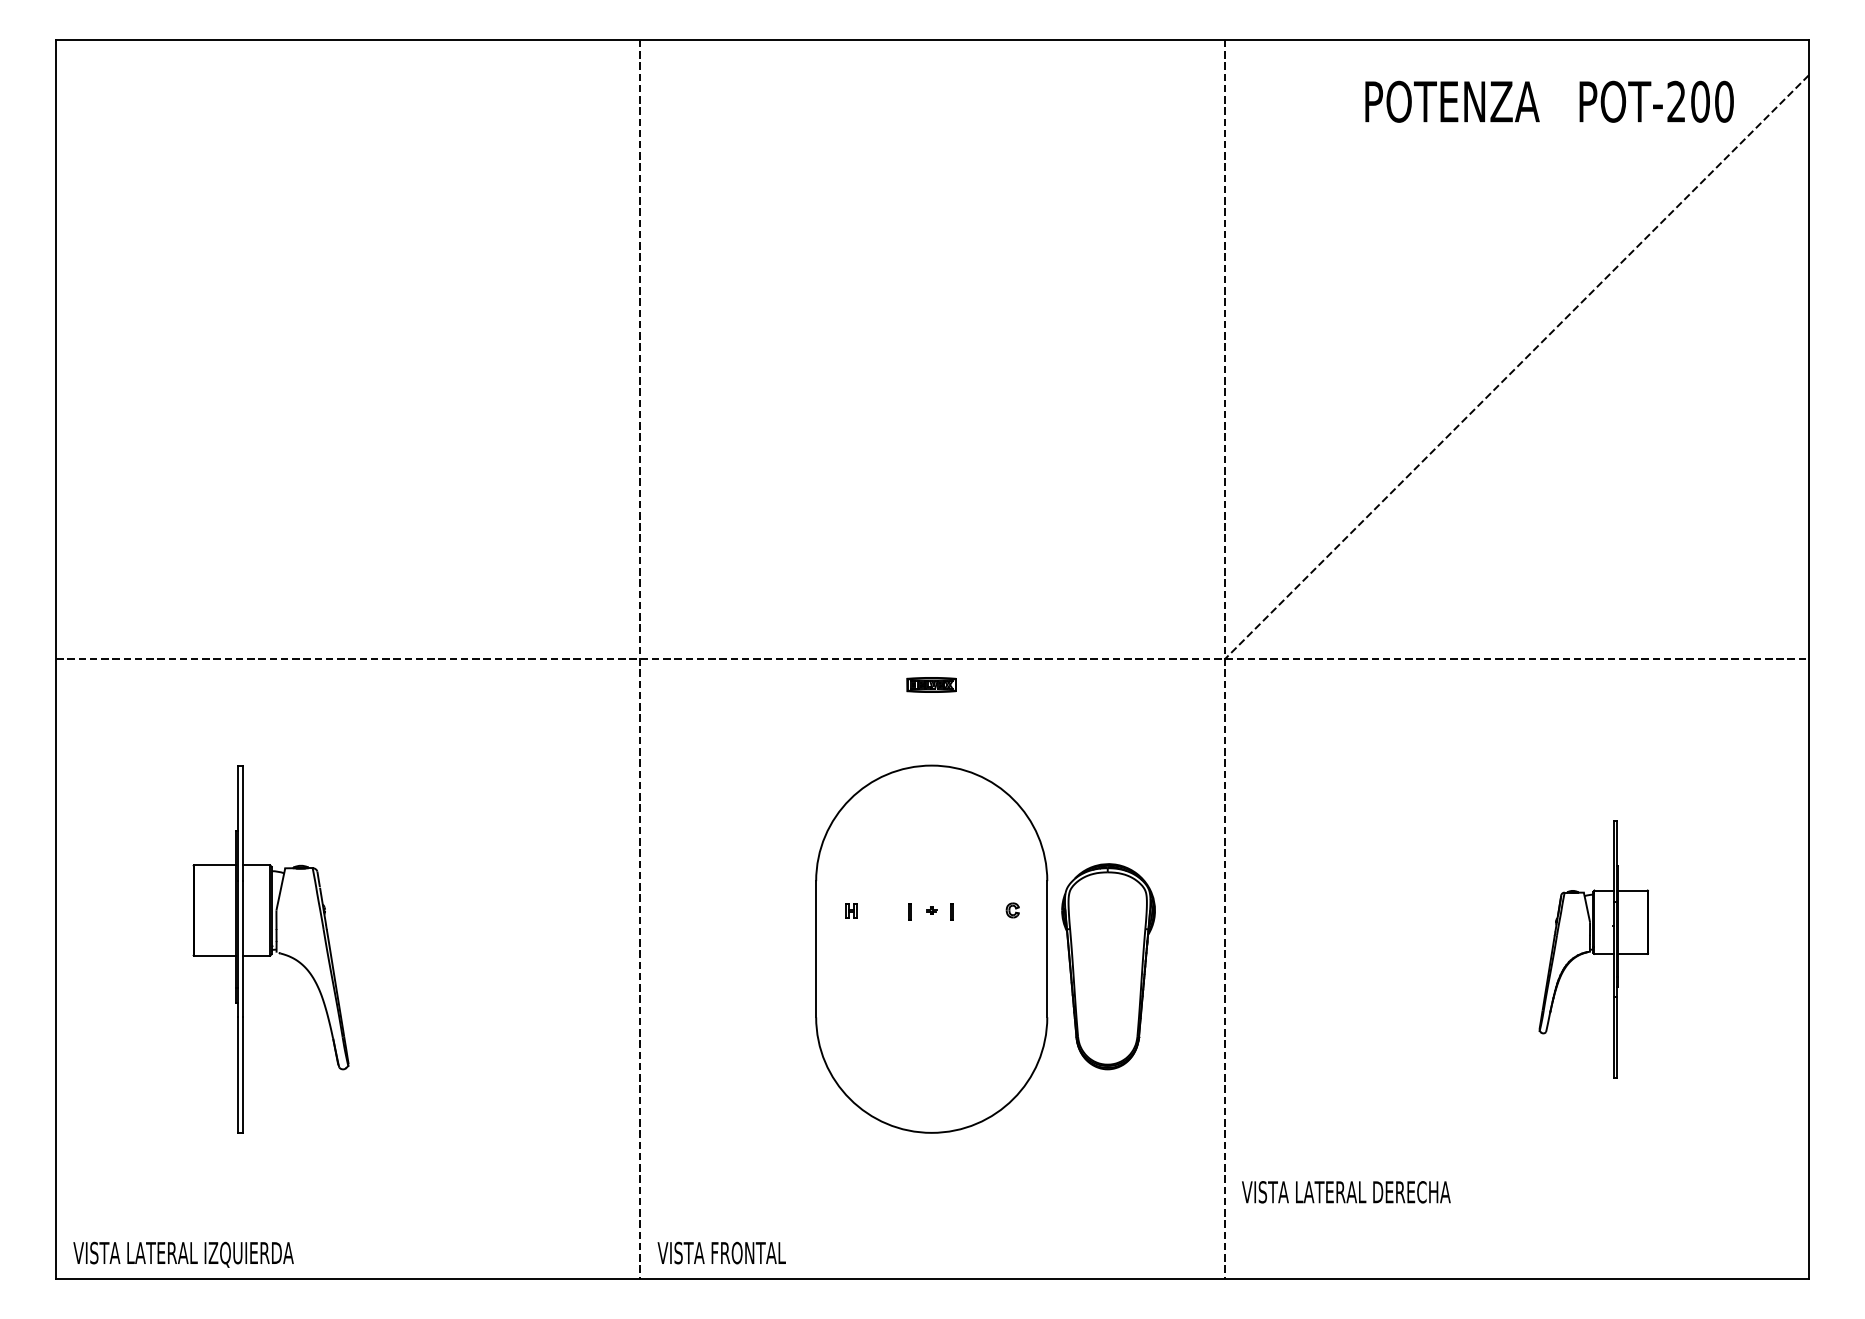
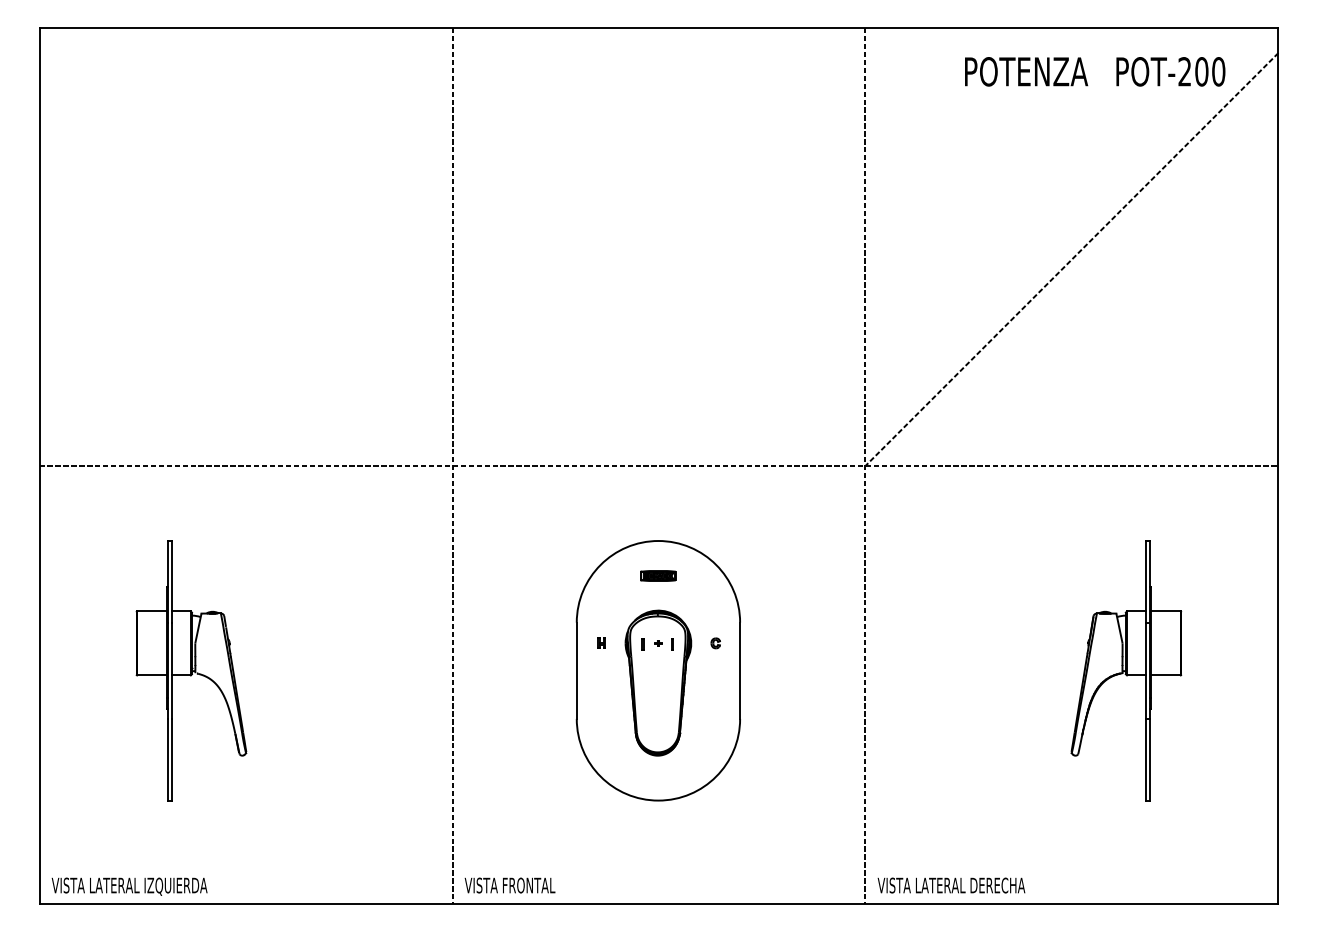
part: (931, 684) -> (658, 575), moved
part: (1593, 948) -> (1126, 670), size x1.43
part: (1108, 965) -> (658, 682), moved
text: (1346, 1192) -> (951, 885), moved

